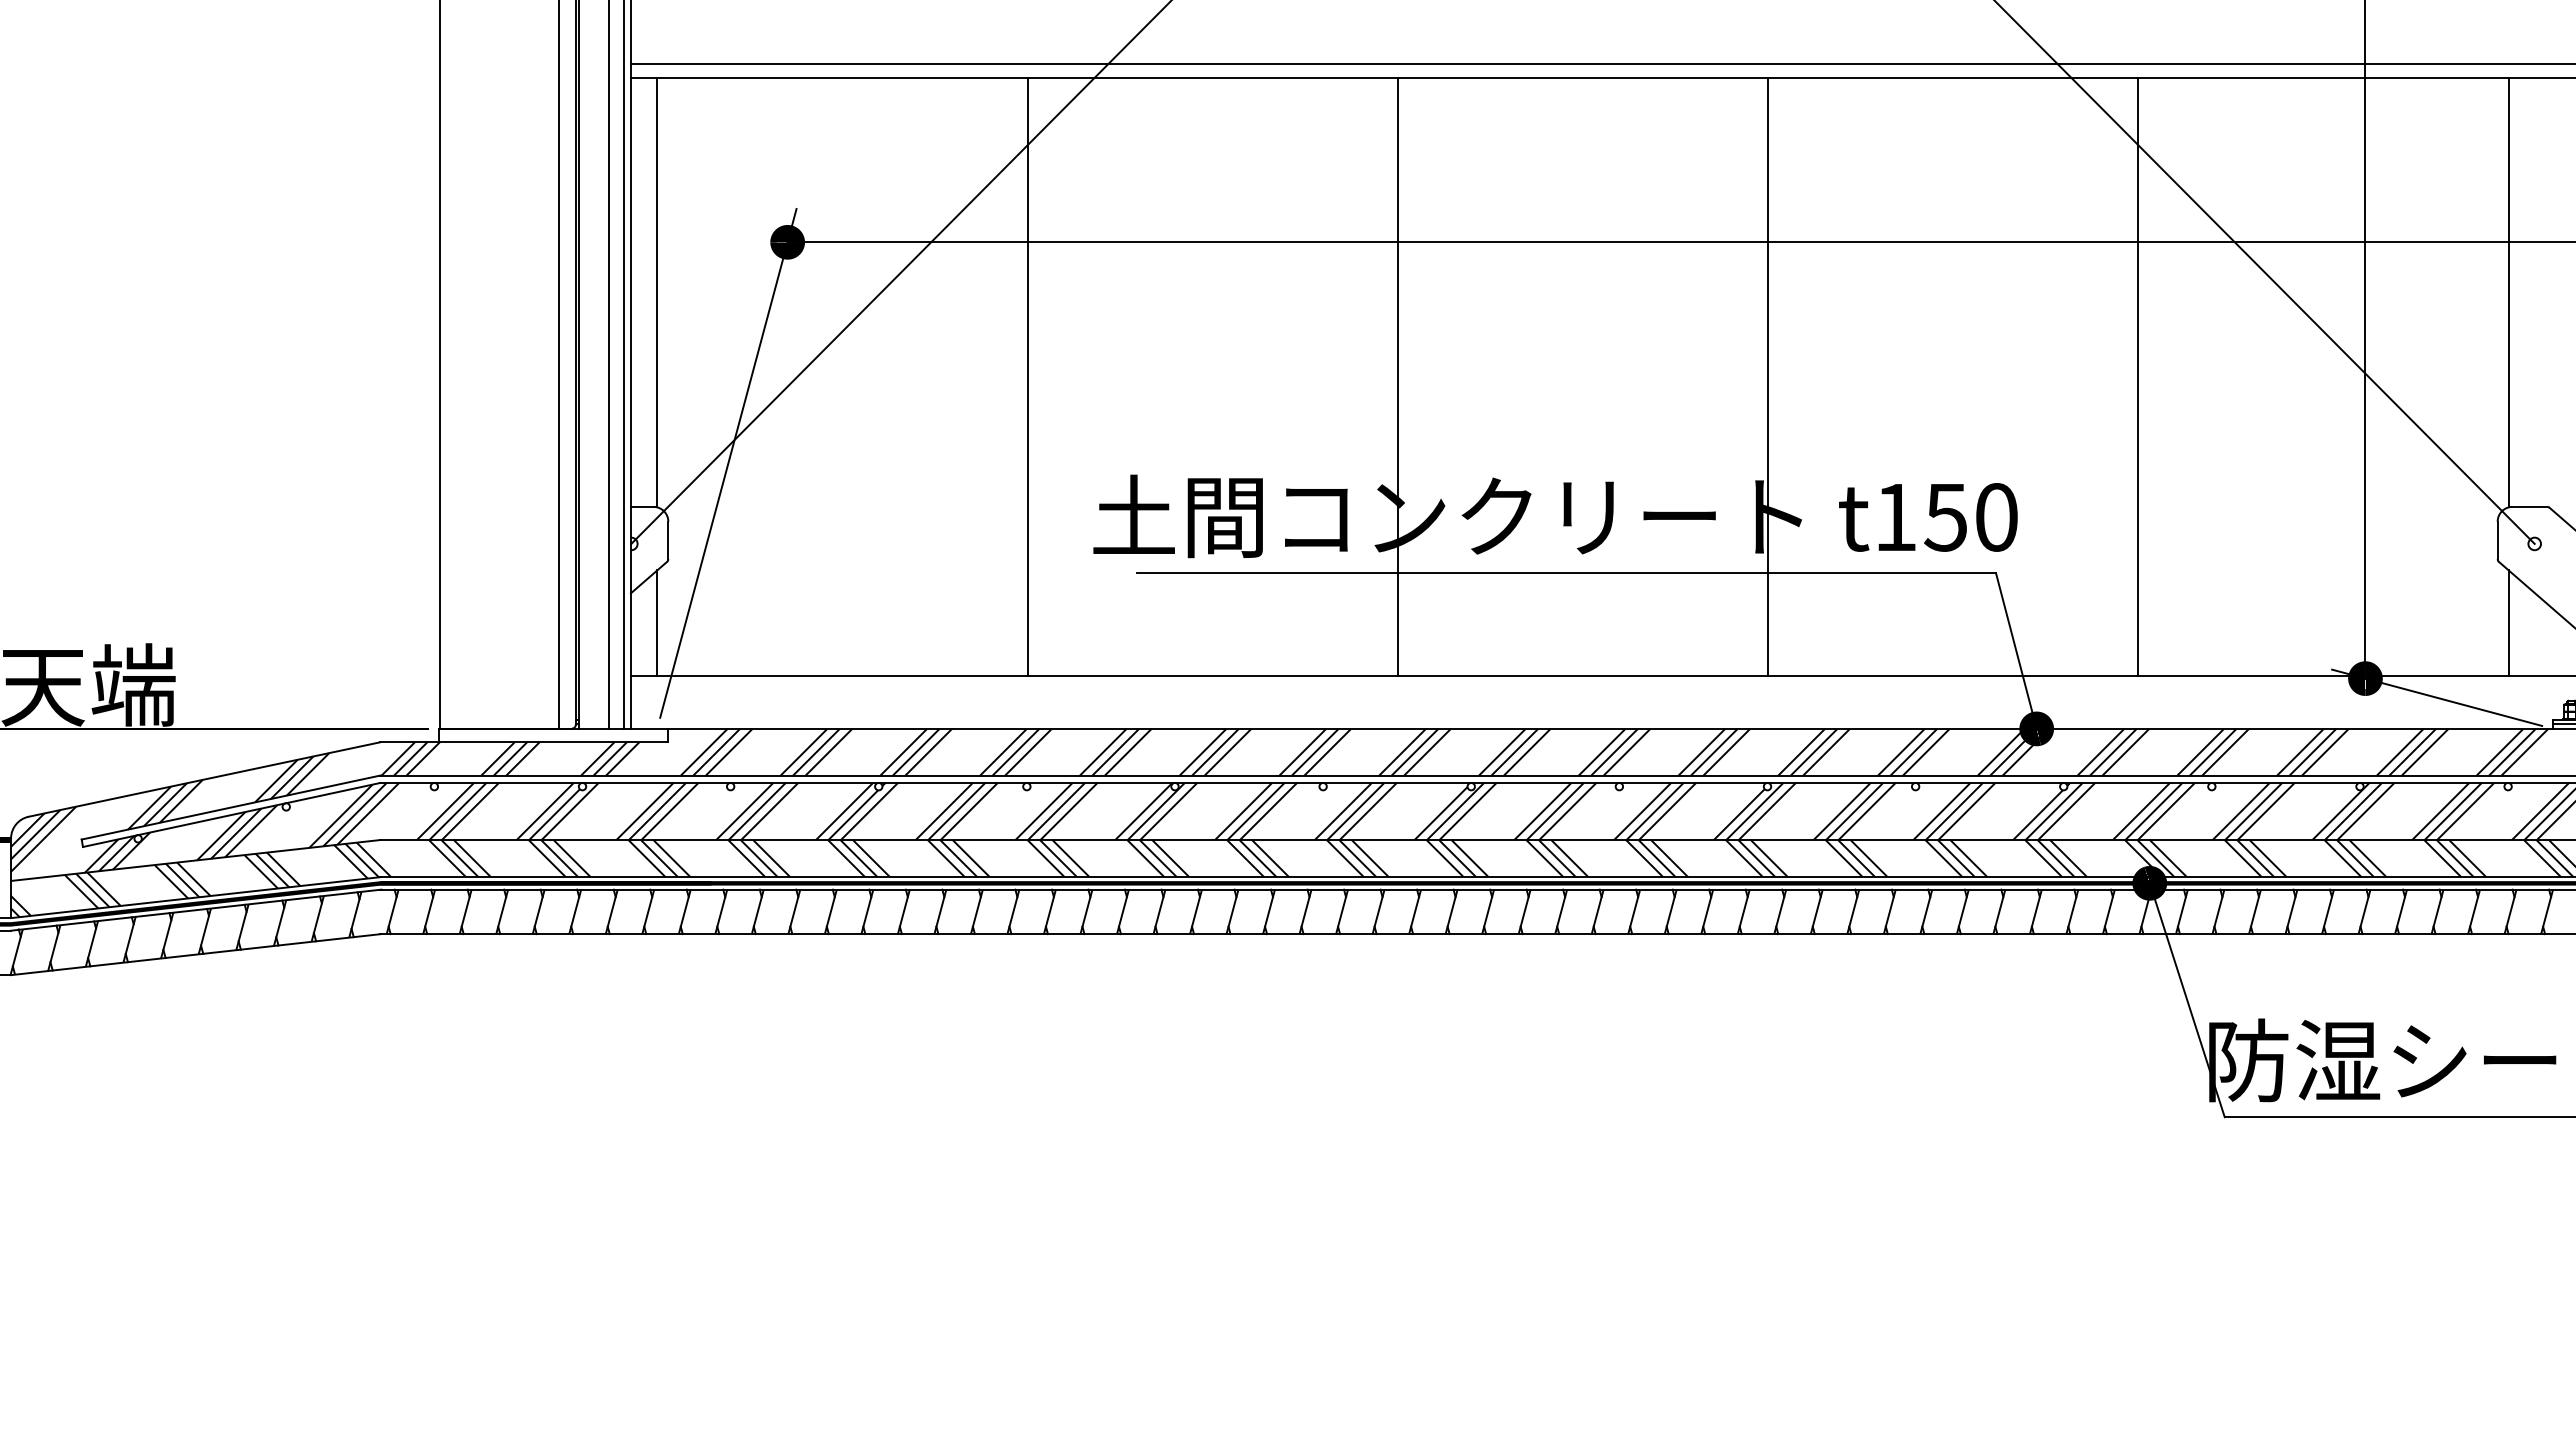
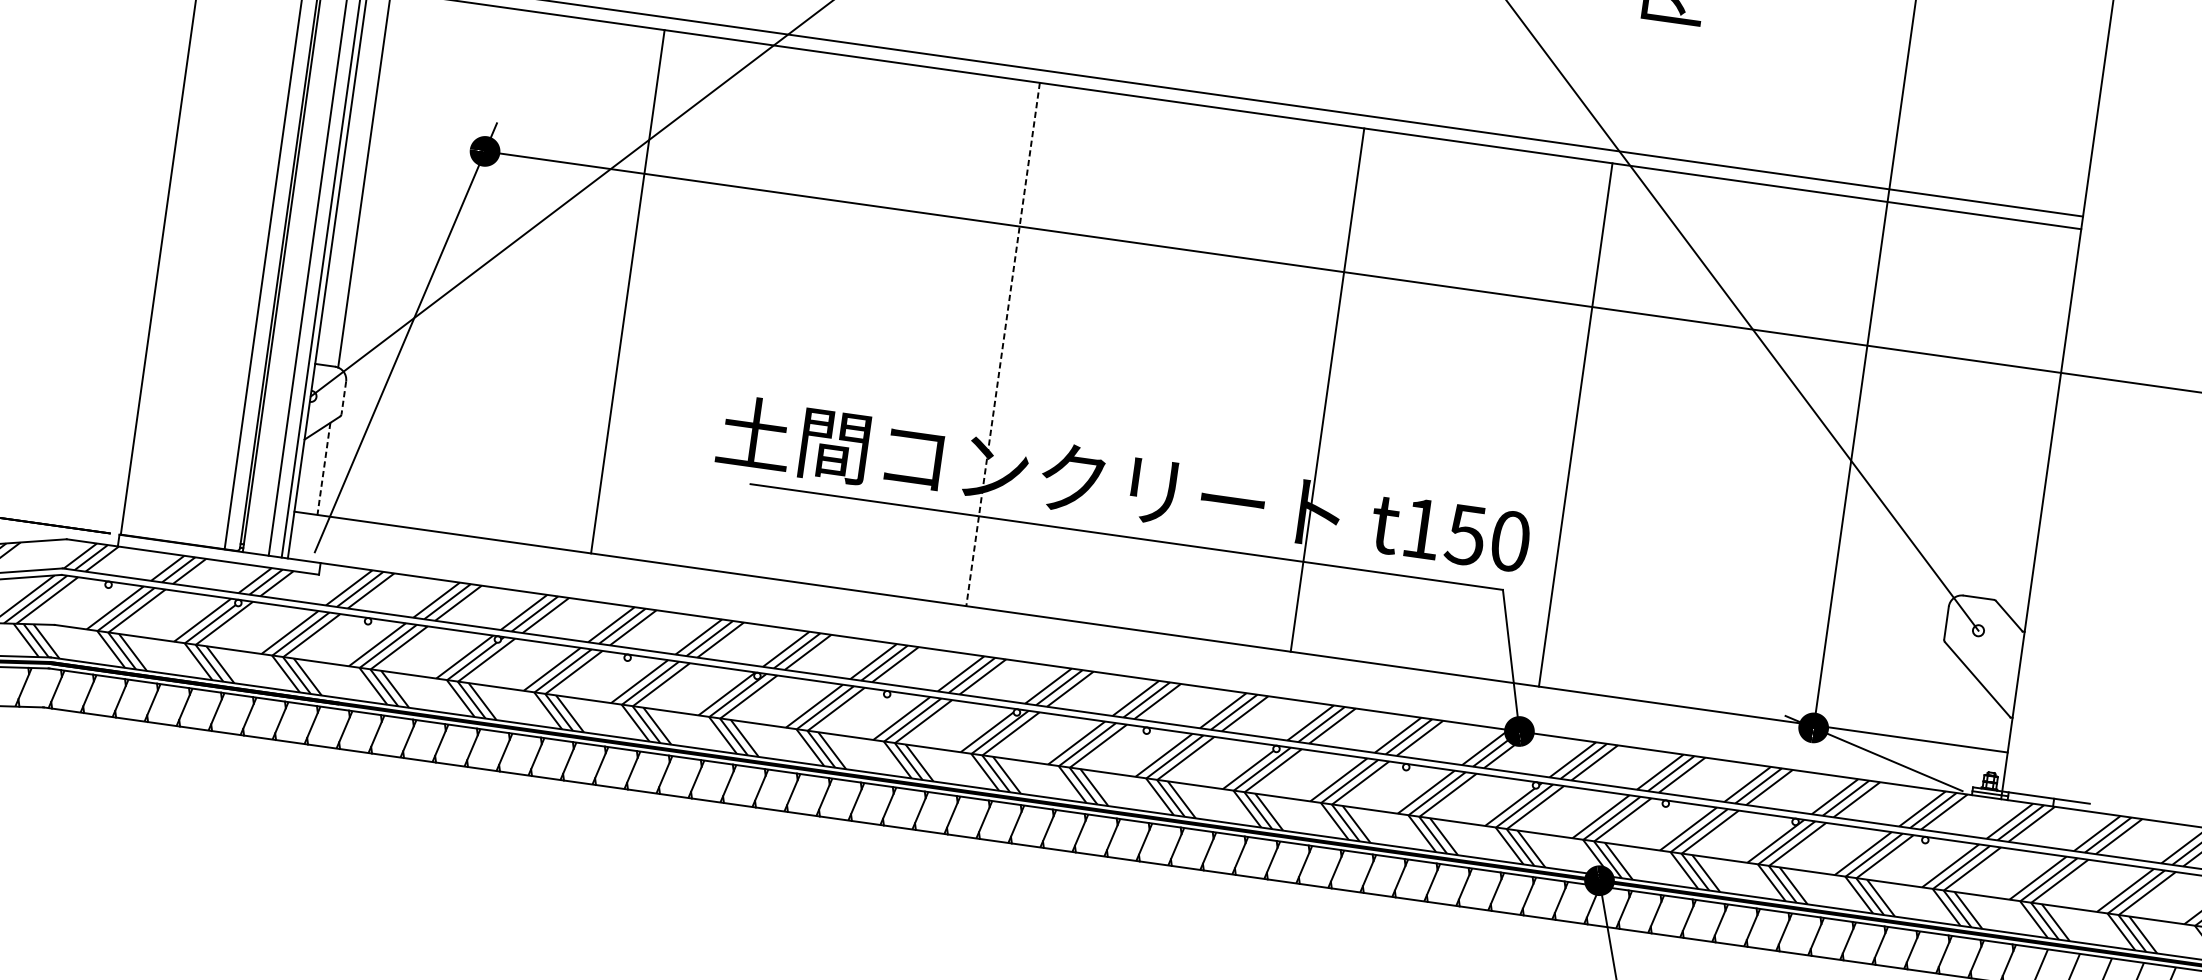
line: (2508, 292) -> (1986, 407), removed
line: (1027, 376) -> (627, 291), moved
line: (1397, 376) -> (1002, 344), solid -> dashed
line: (2138, 376) -> (1575, 424), moved
line: (668, 540) -> (343, 397), solid -> dashed
line: (2508, 622) -> (1945, 696), removed
line: (657, 623) -> (324, 469), solid -> dashed

